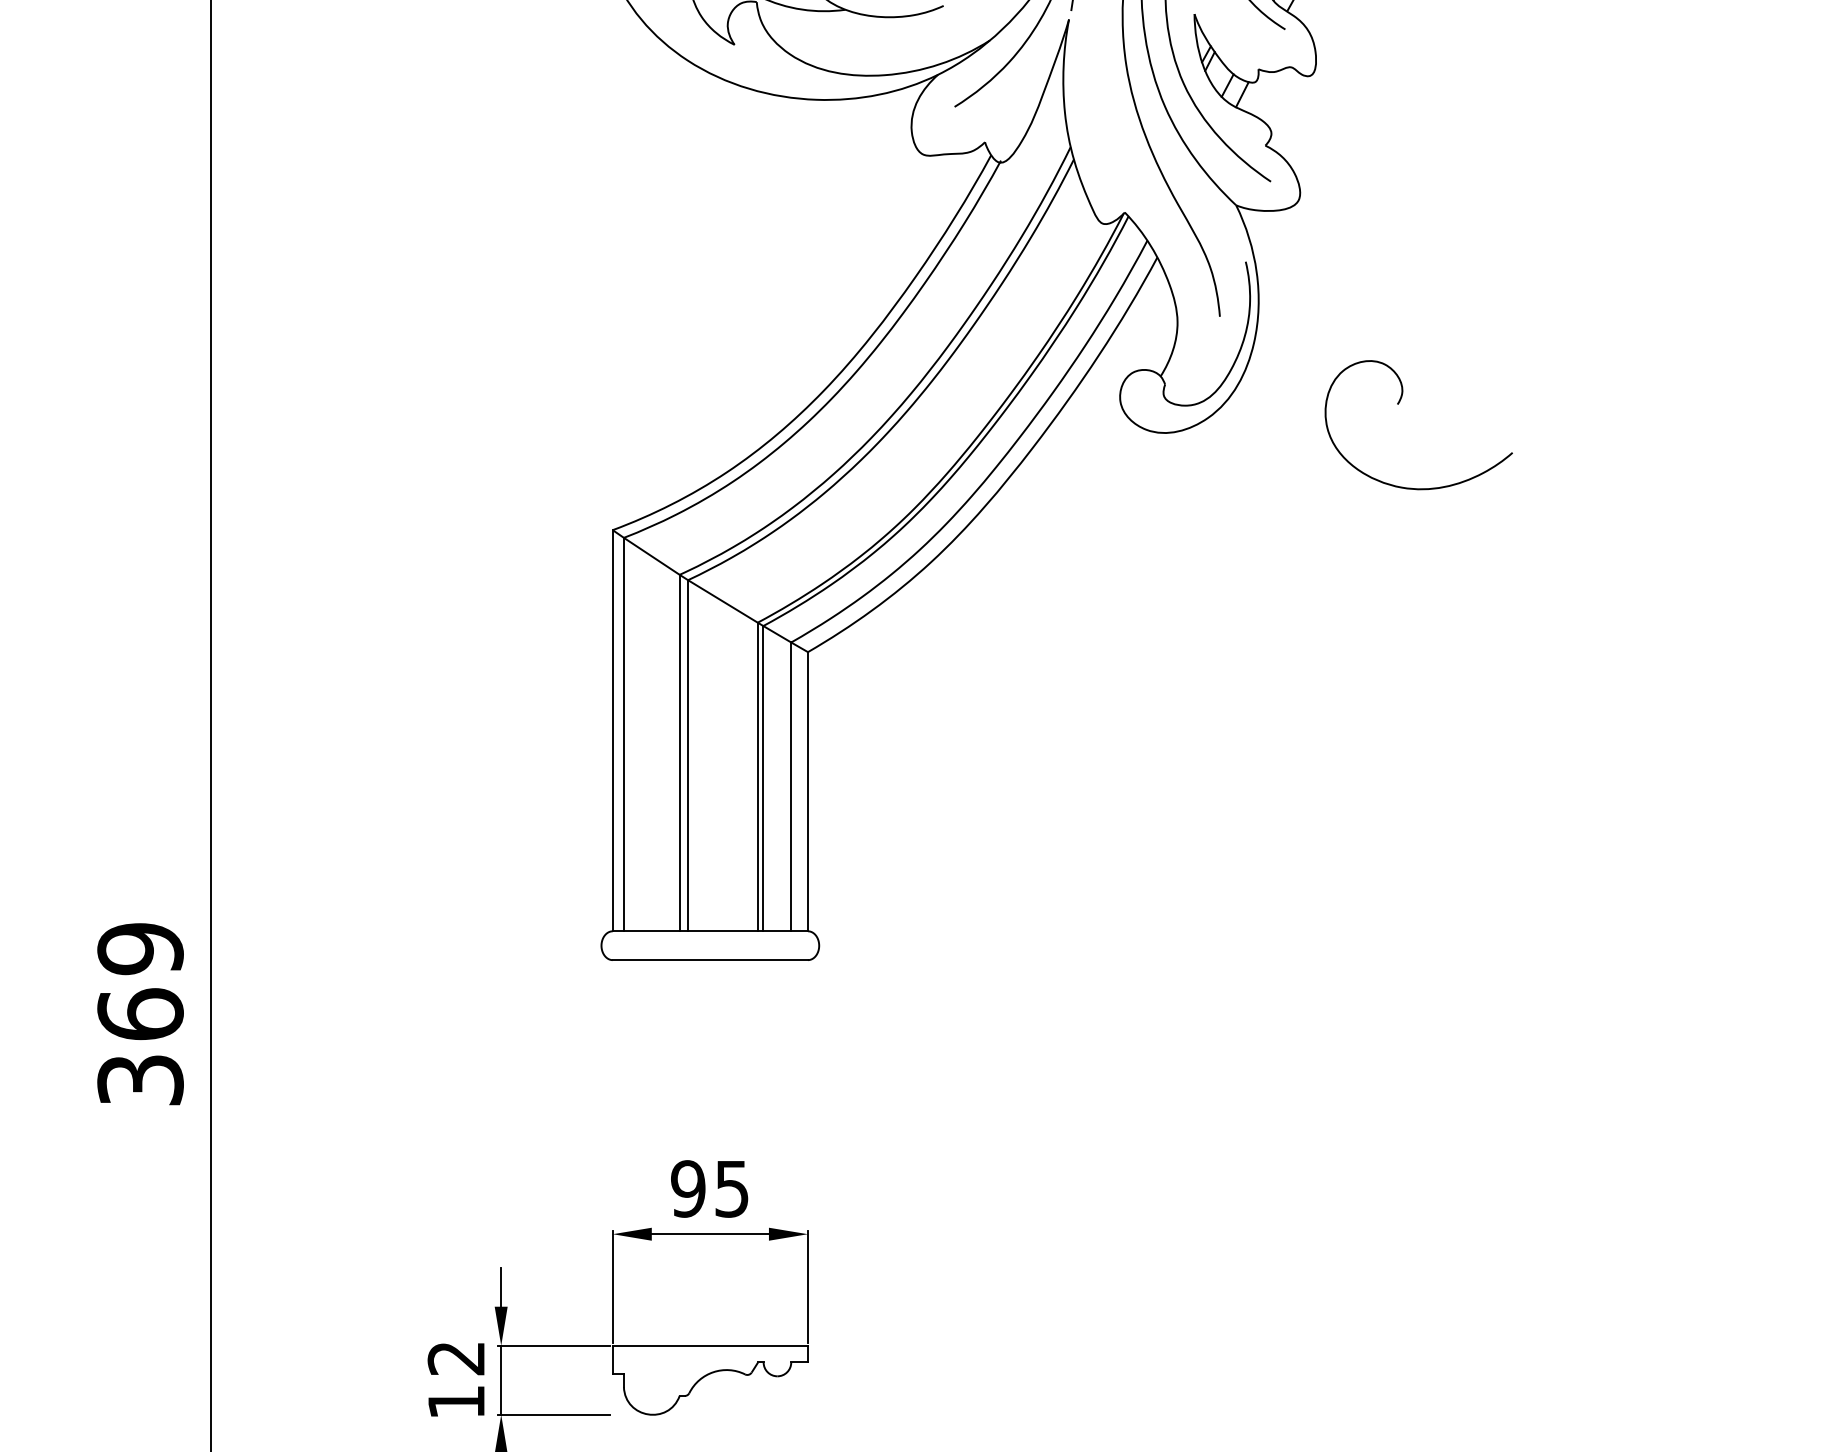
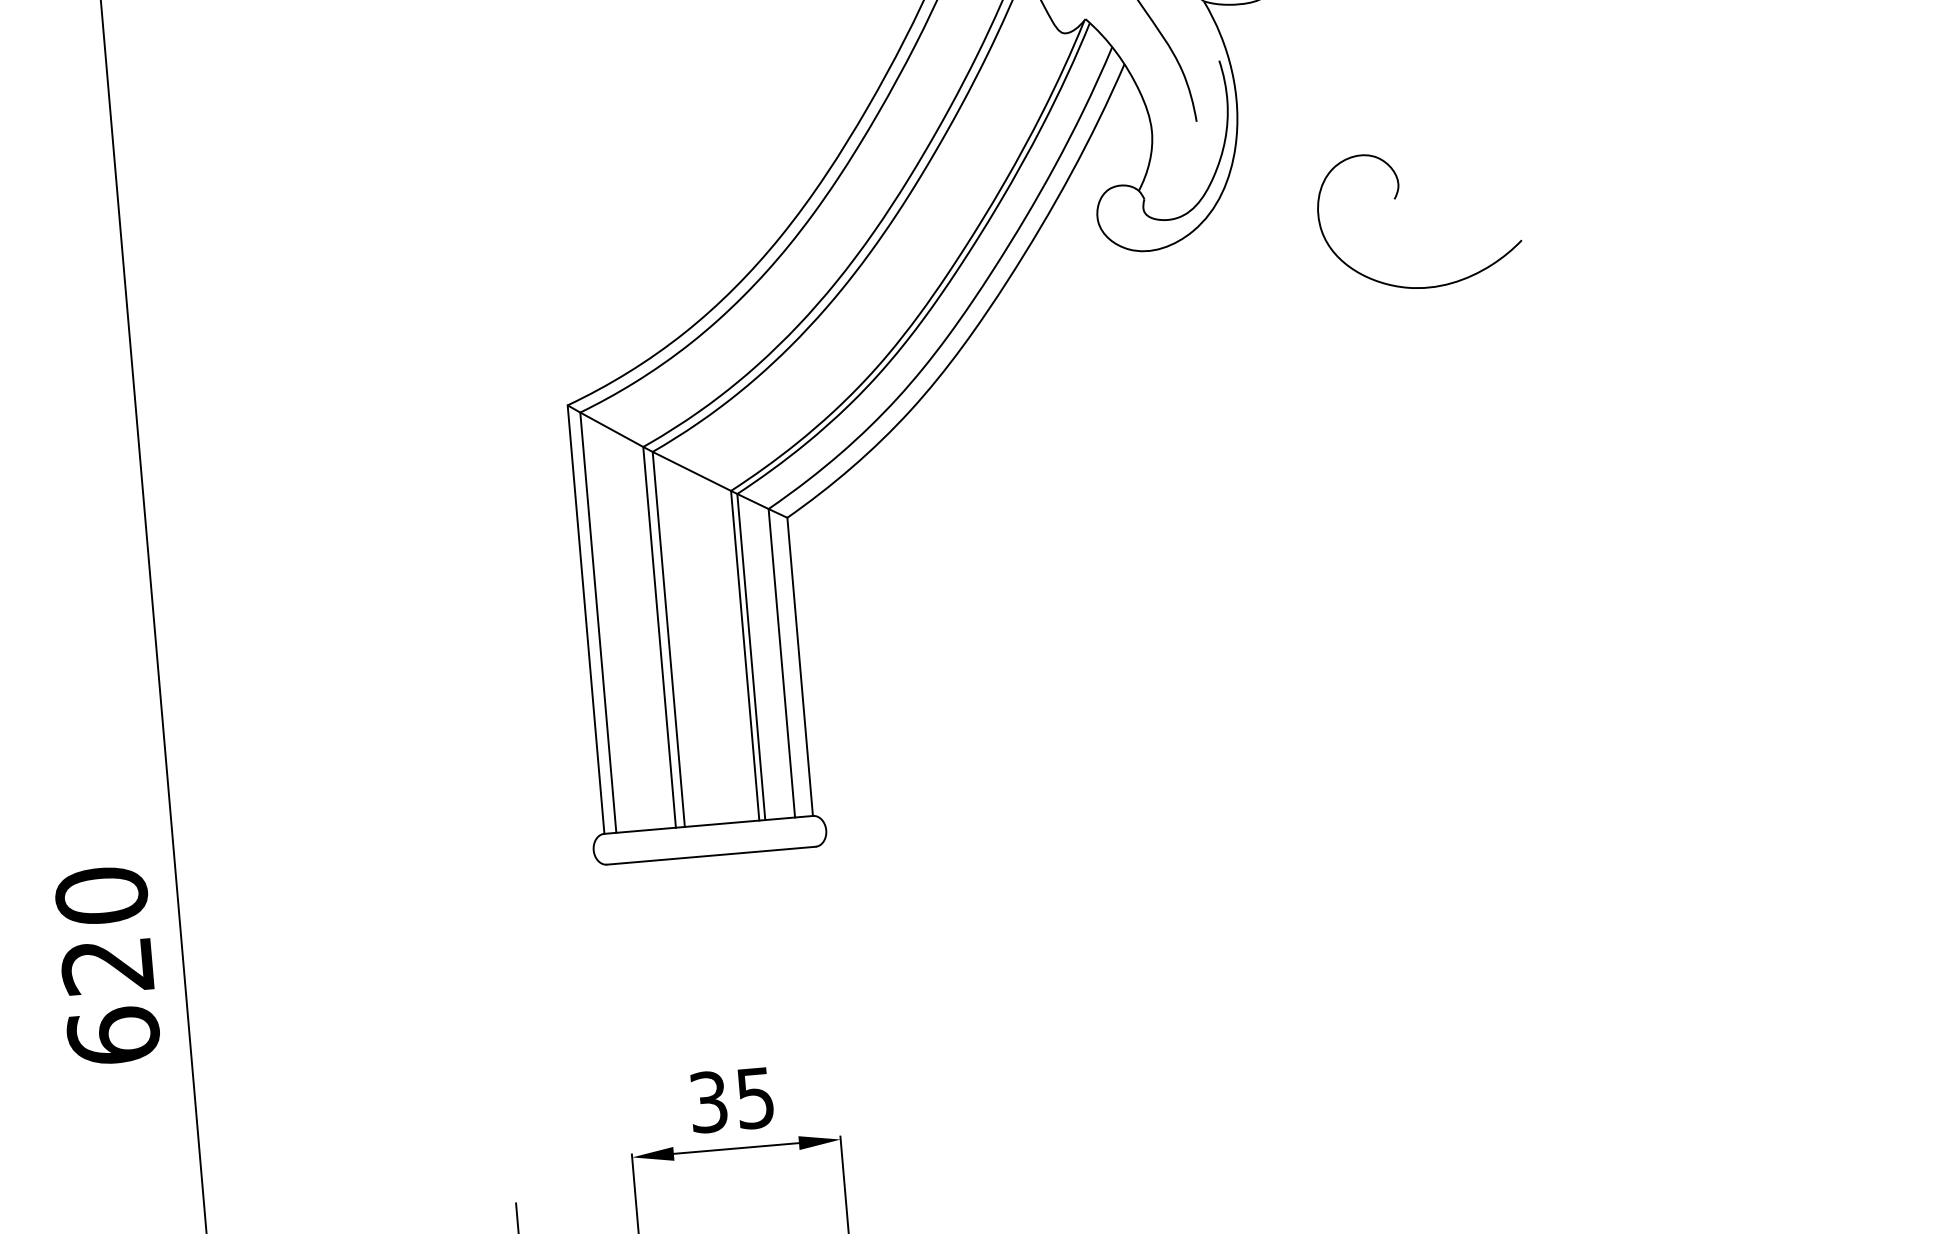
text: (140, 1013) -> (107, 964), 369 -> 620
text: (688, 1188) -> (708, 1101), 95 -> 35

